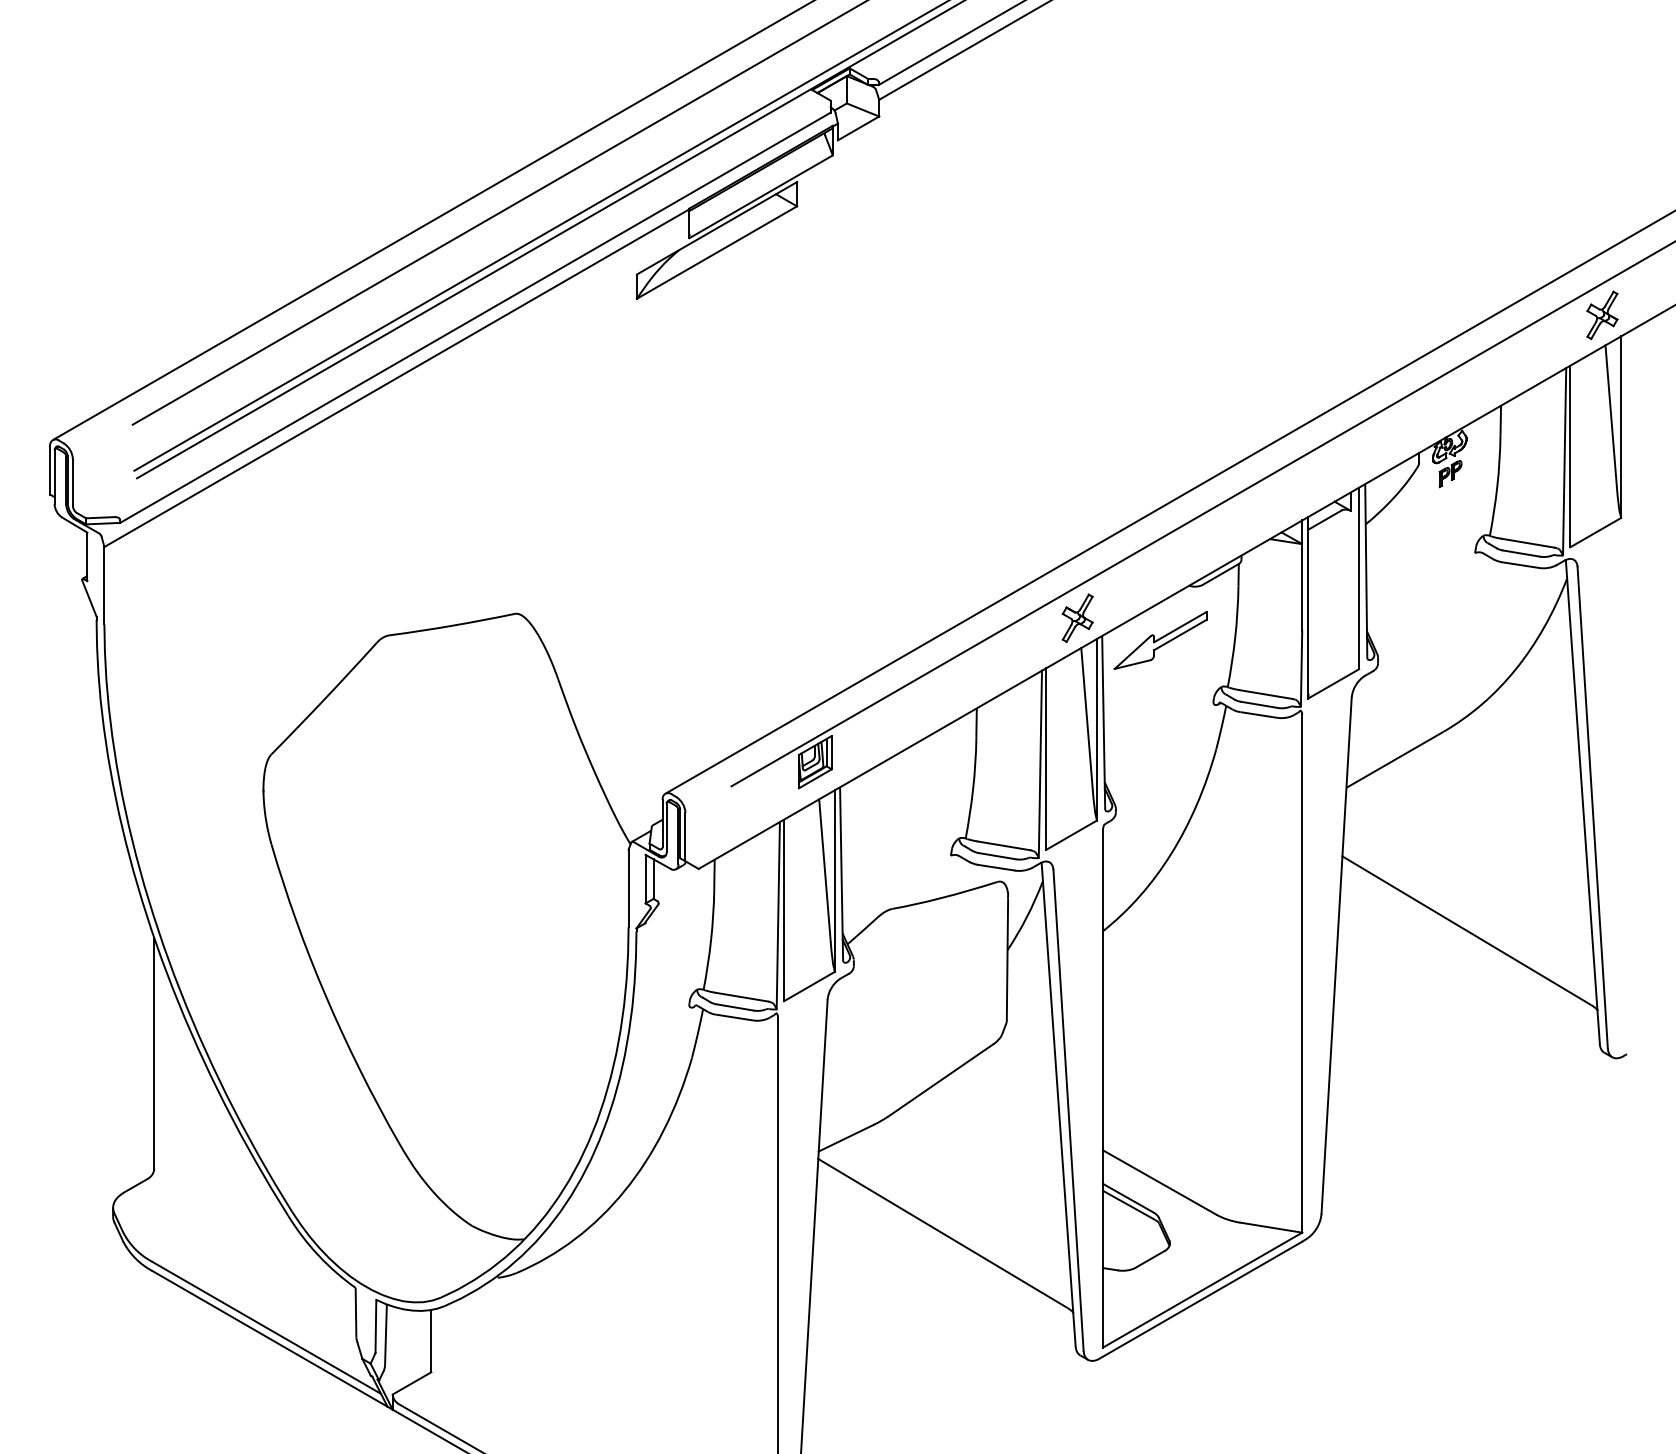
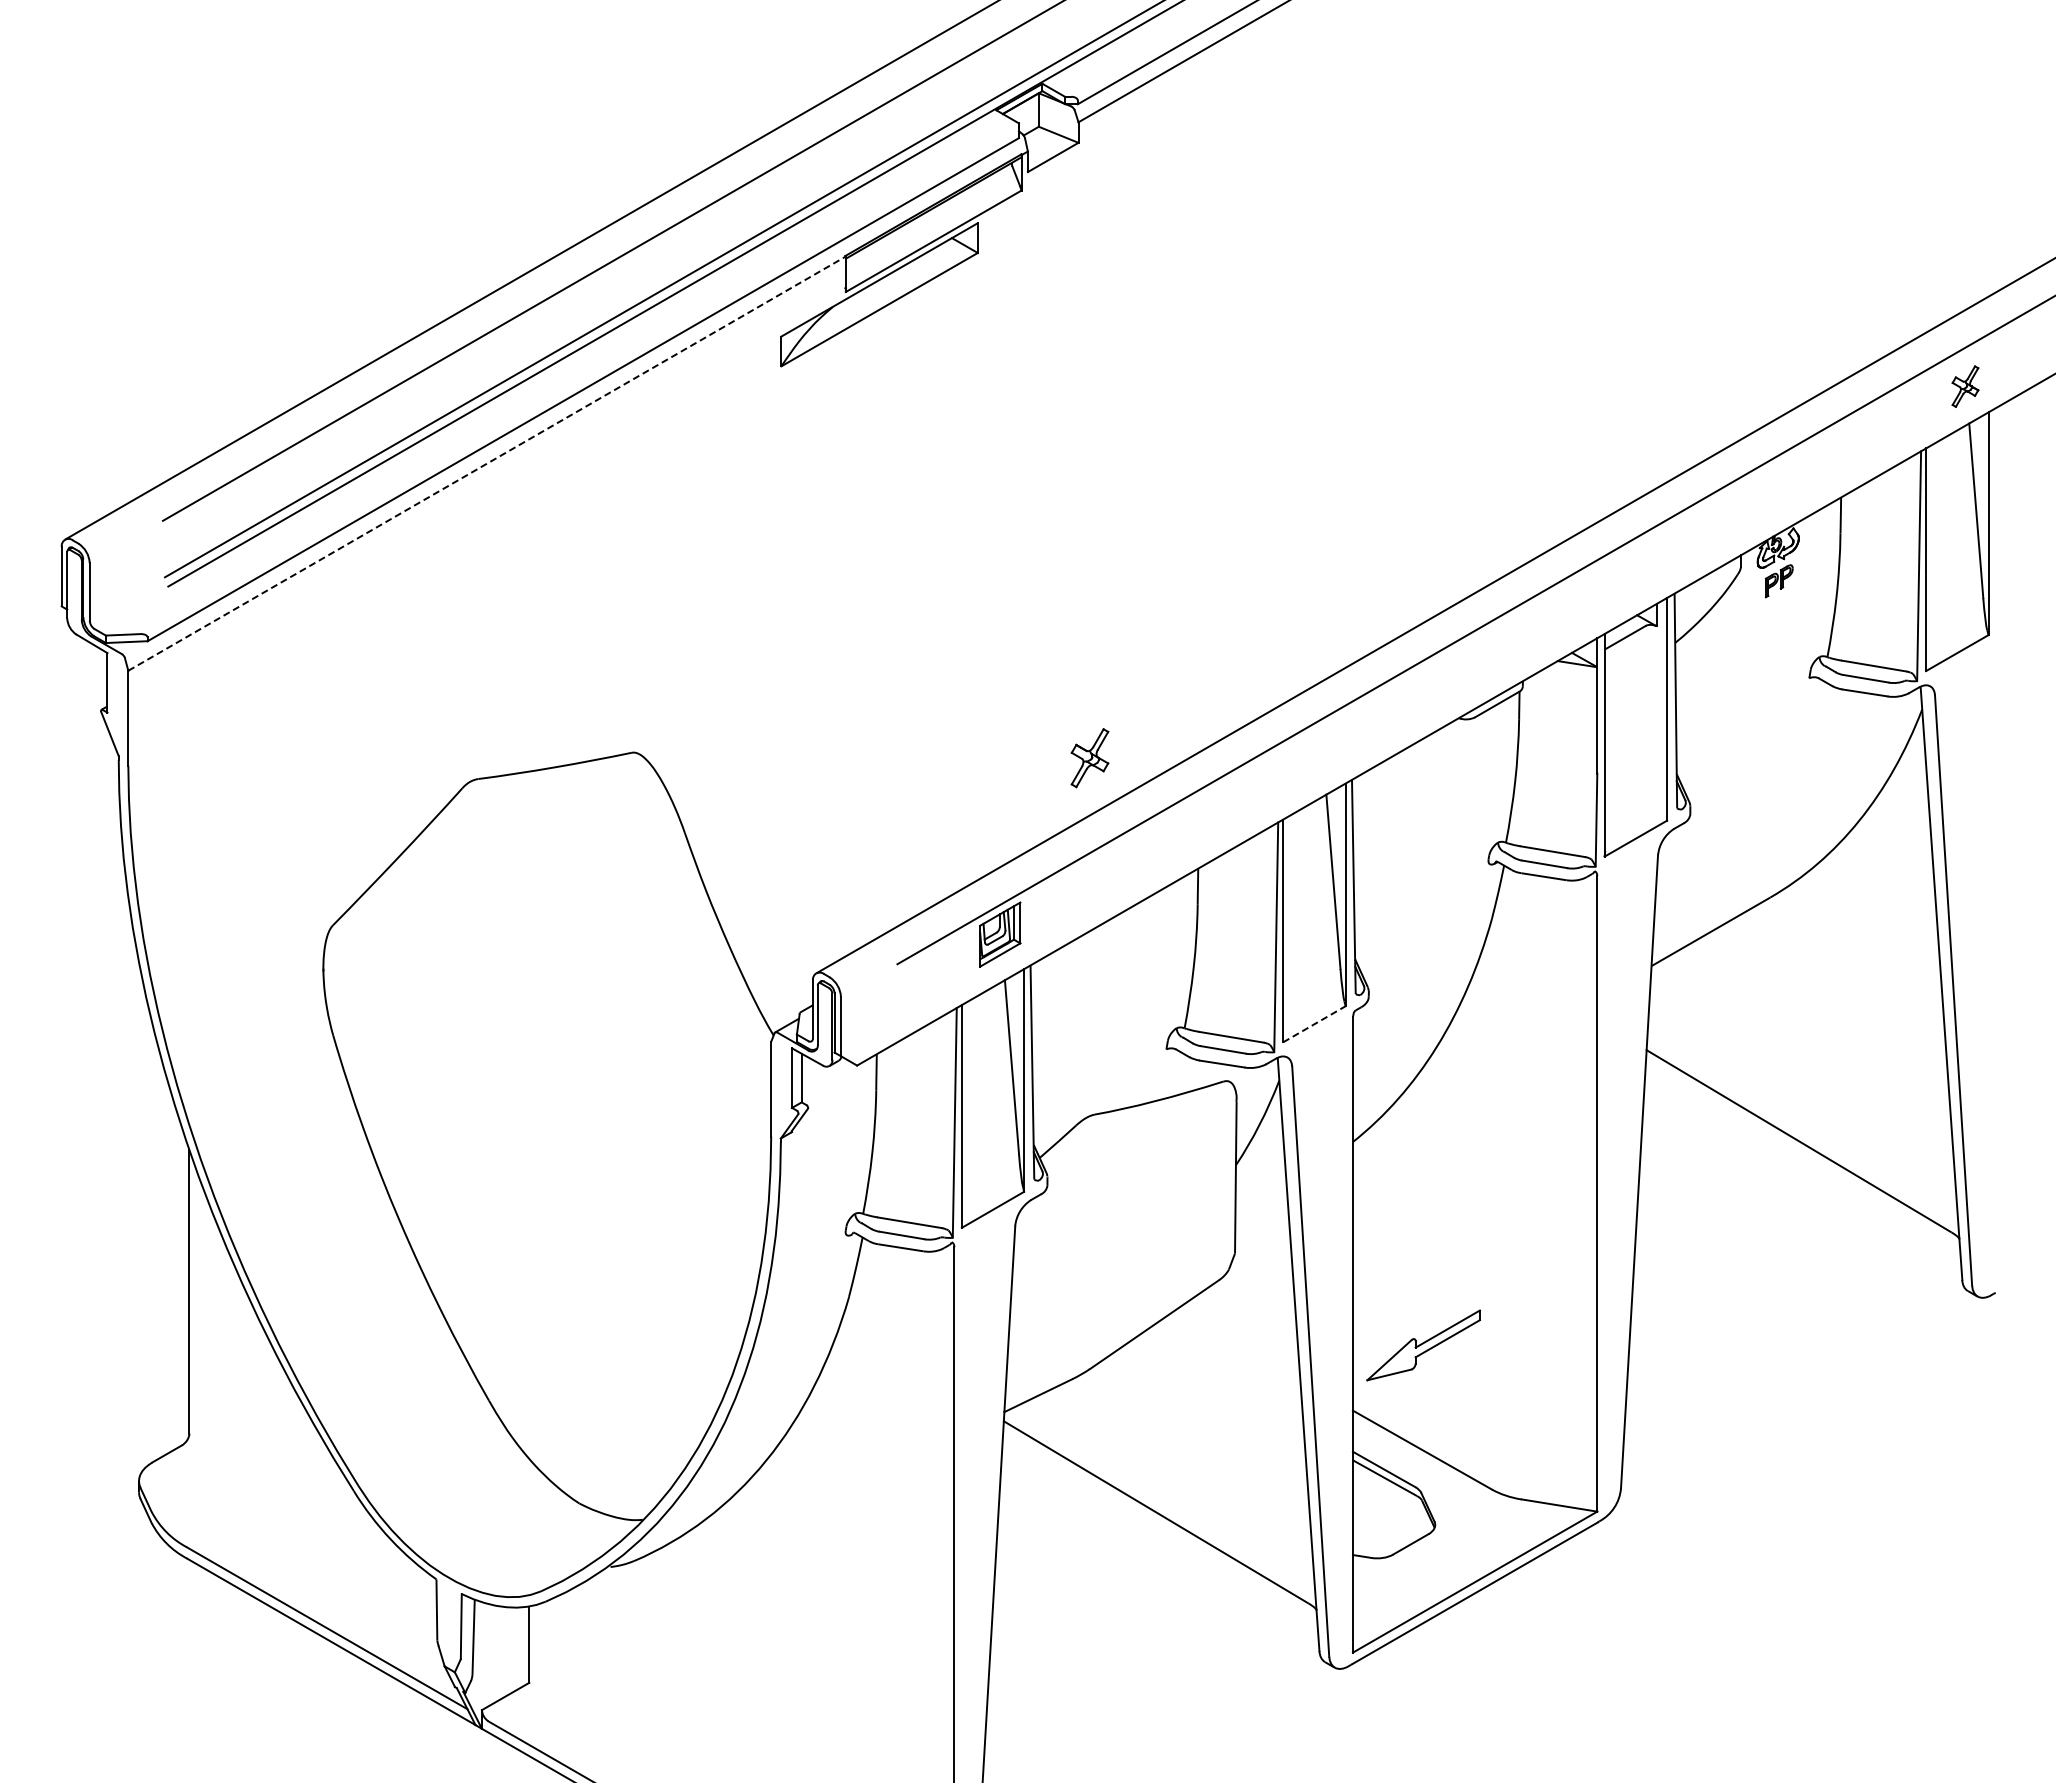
part: (1602, 315) -> (1965, 386), size x0.7
line: (397, 378) -> (487, 463), solid -> dashed
part: (1077, 618) -> (1089, 758), moved
part: (1160, 640) -> (1423, 1345), moved
line: (1071, 835) -> (1314, 1024), solid -> dashed

